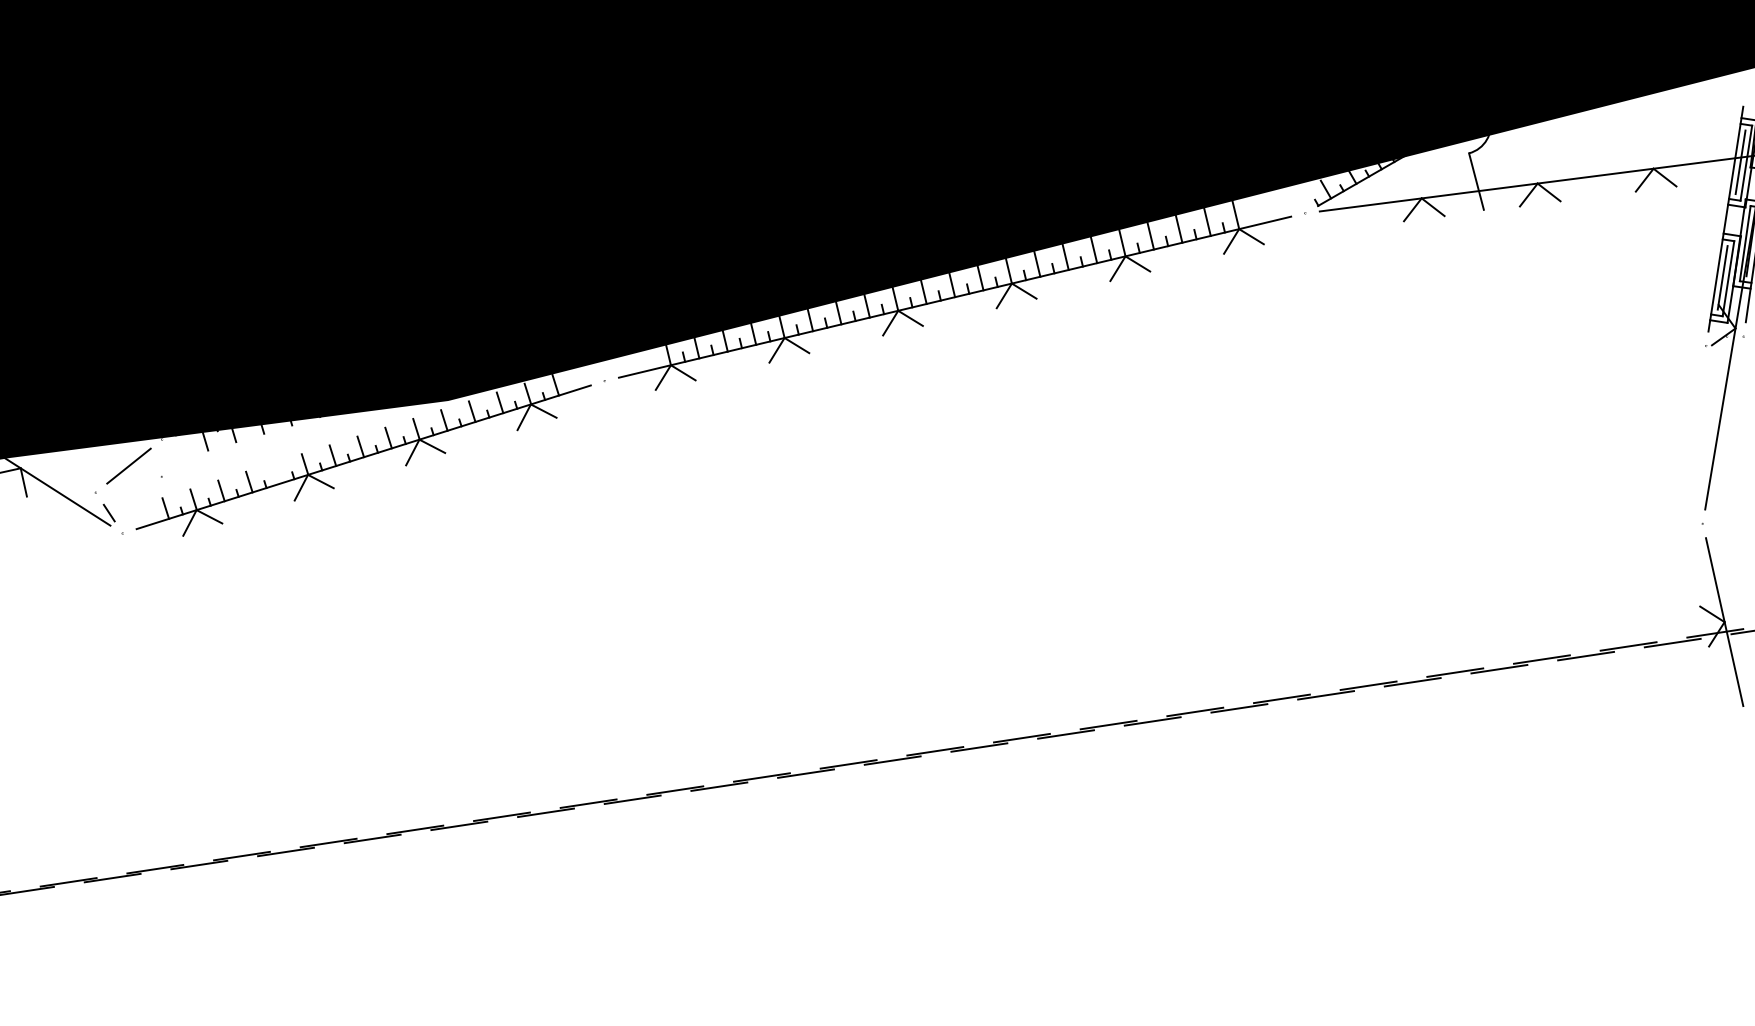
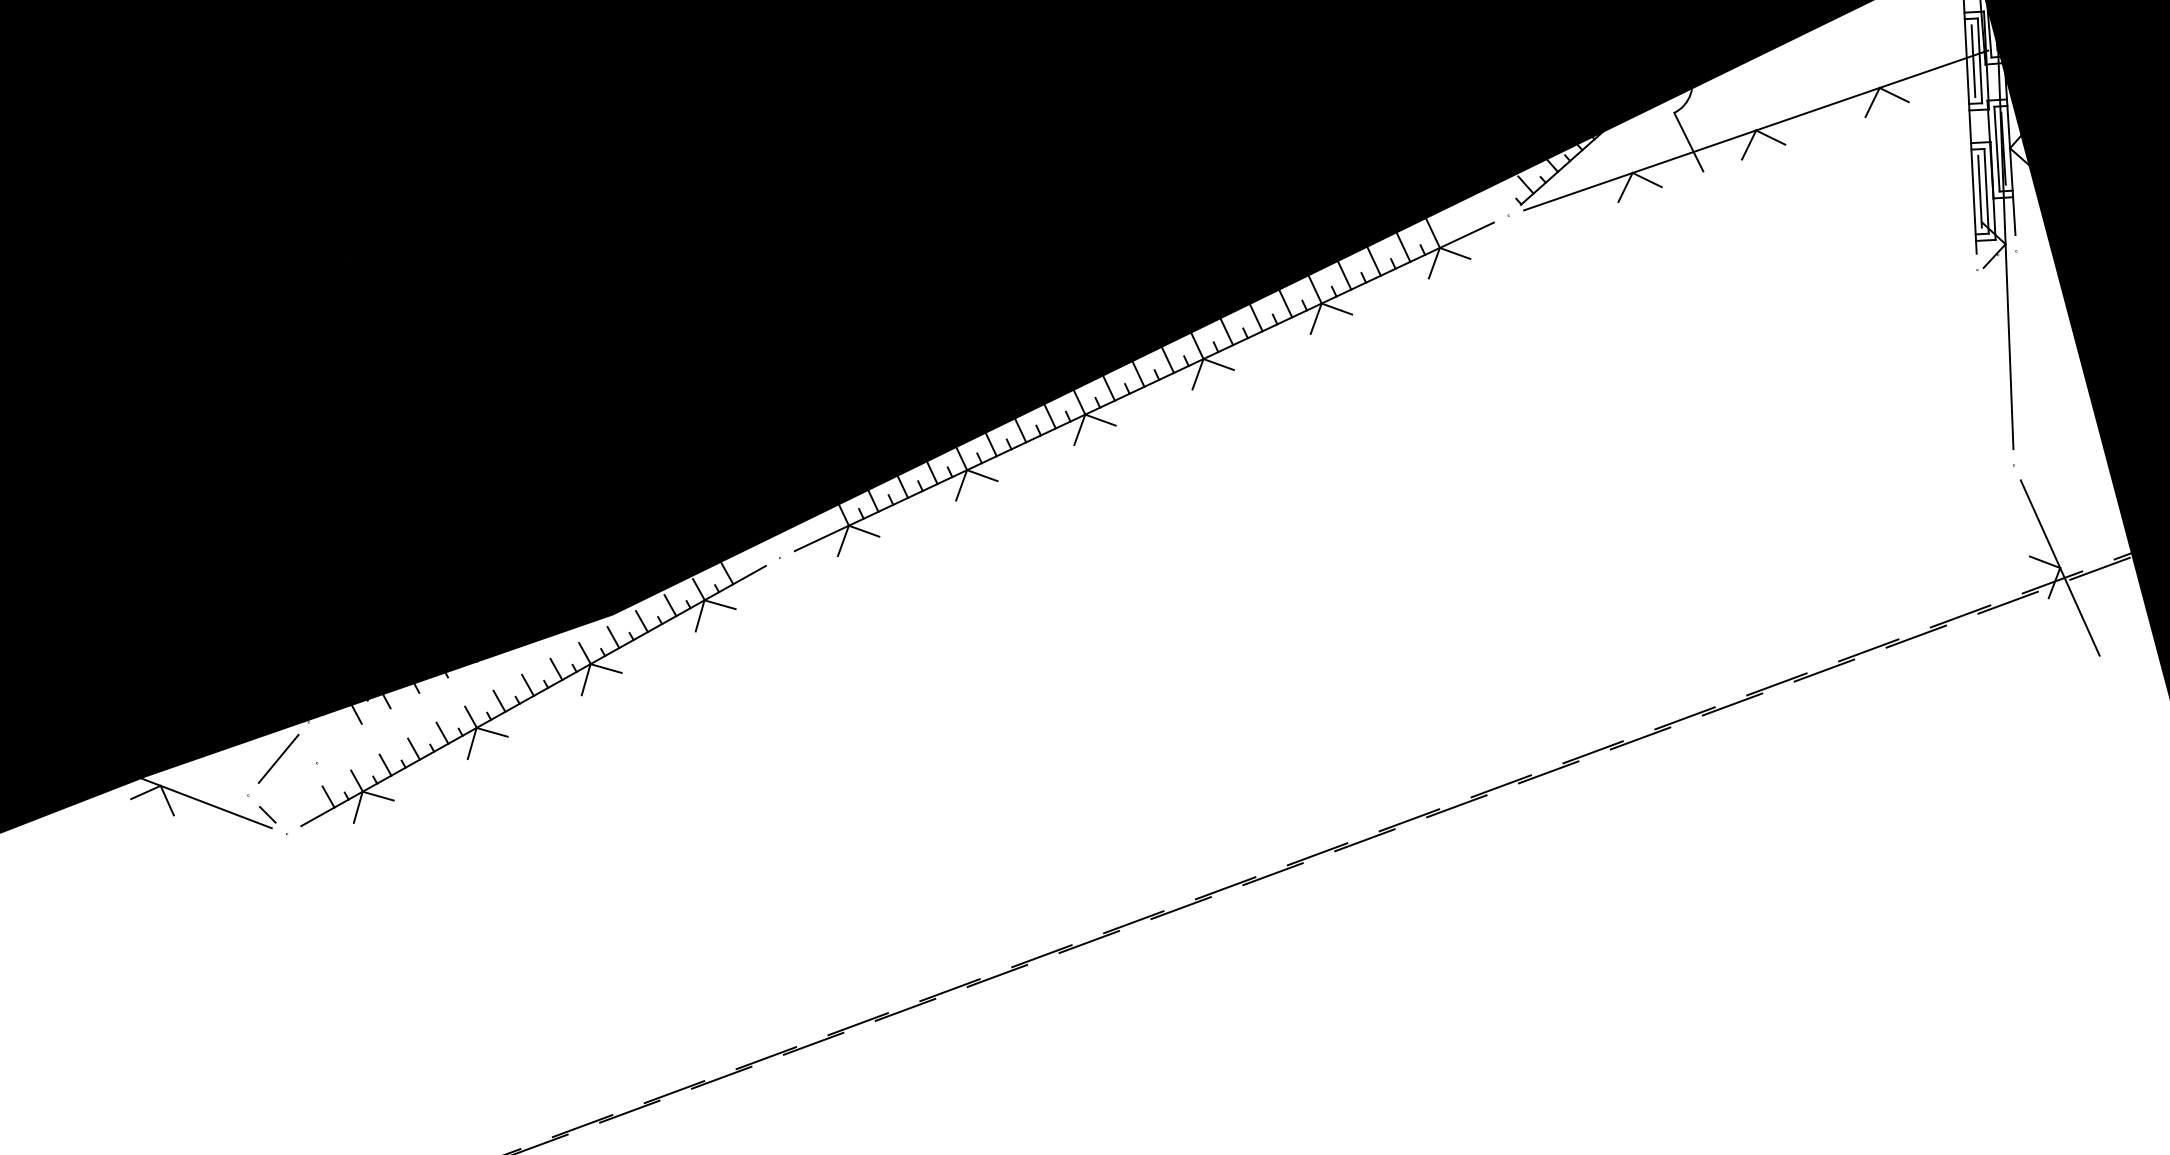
line: (277, 472) -> (442, 732), added

